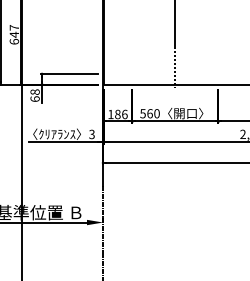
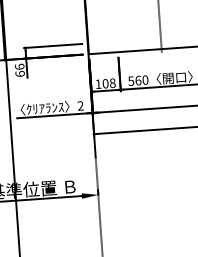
text: (34, 91) -> (19, 66), 68 -> 66
text: (121, 113) -> (109, 82), 186 -> 108
text: (91, 135) -> (80, 107), 3 -> 2

